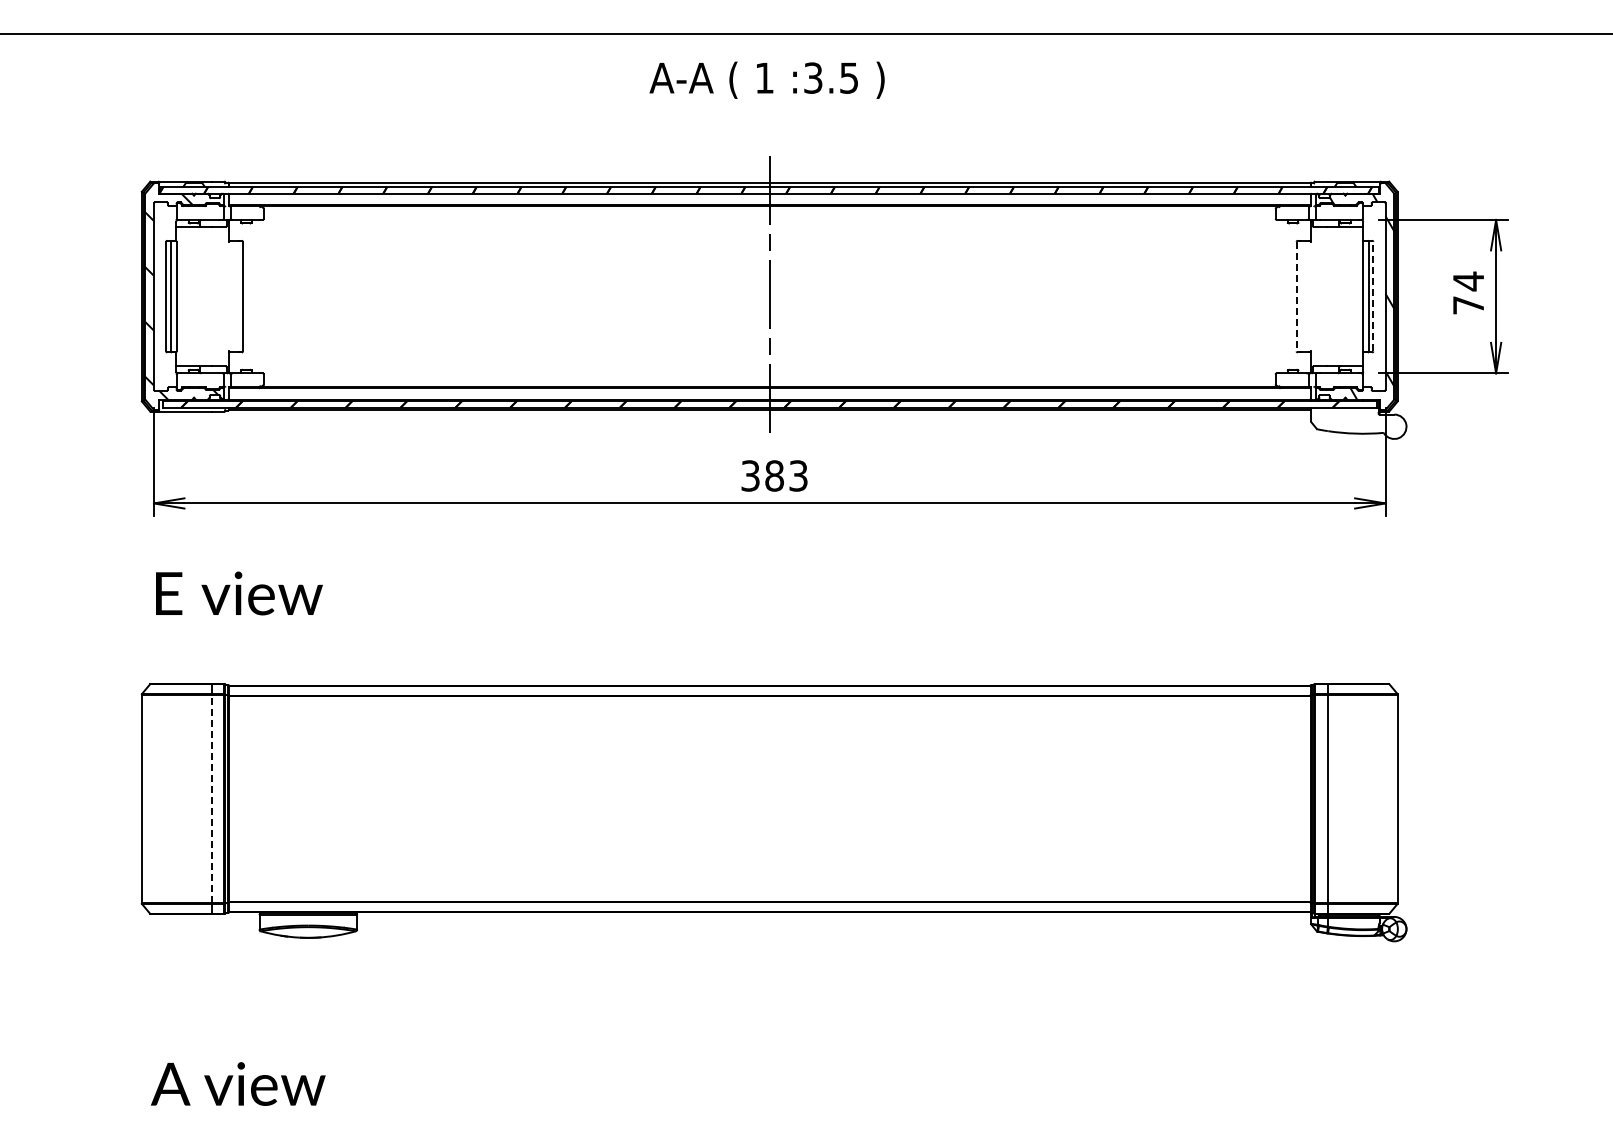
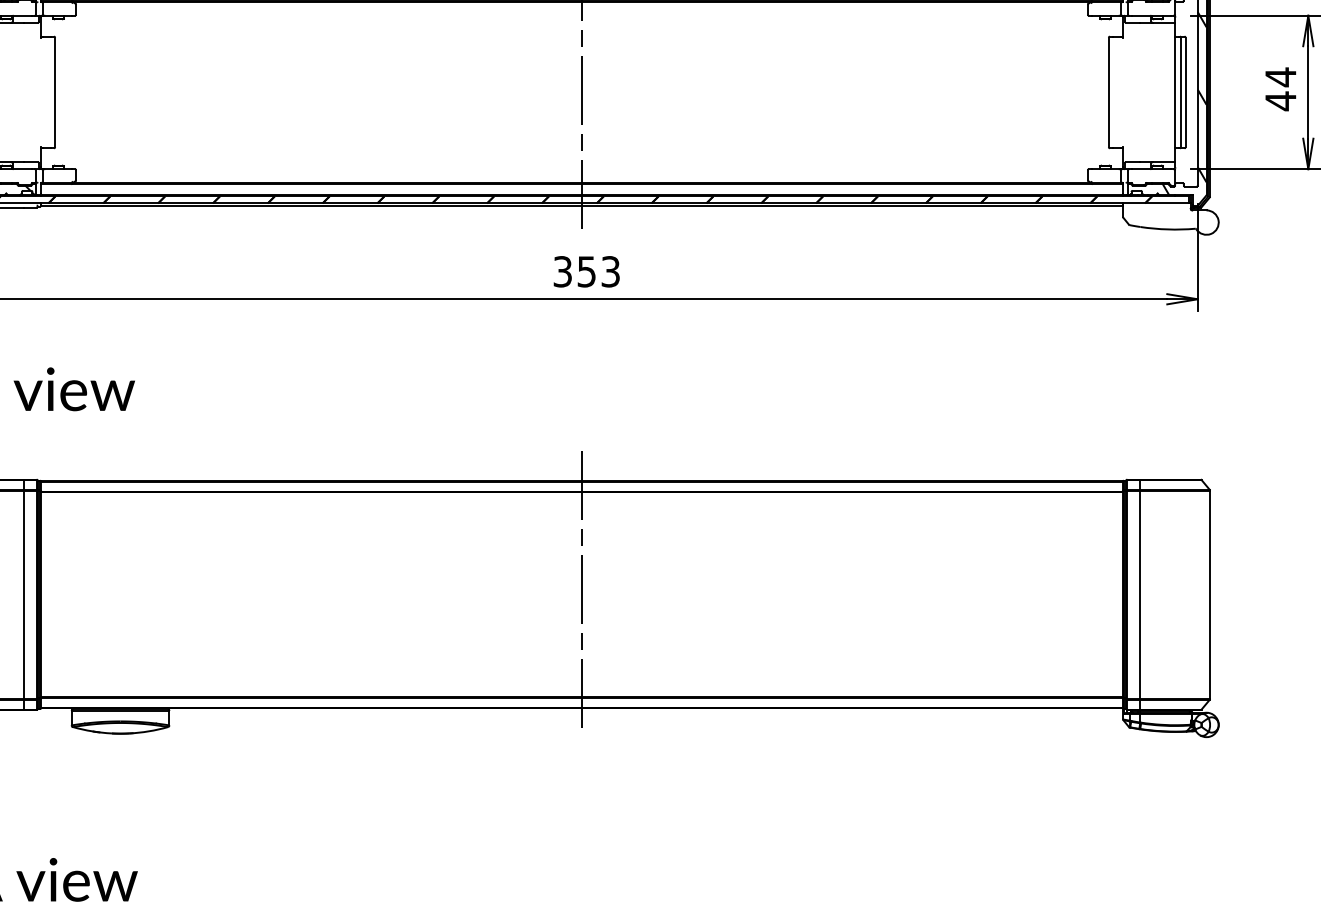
line: (1296, 296) -> (1108, 92), dashed -> solid
line: (1373, 296) -> (1185, 92), dashed -> solid
text: (1468, 305) -> (1280, 101), 74 -> 44
text: (774, 475) -> (586, 271), 383 -> 353
line: (769, 793) -> (581, 589), added
line: (211, 798) -> (23, 594), dashed -> solid

